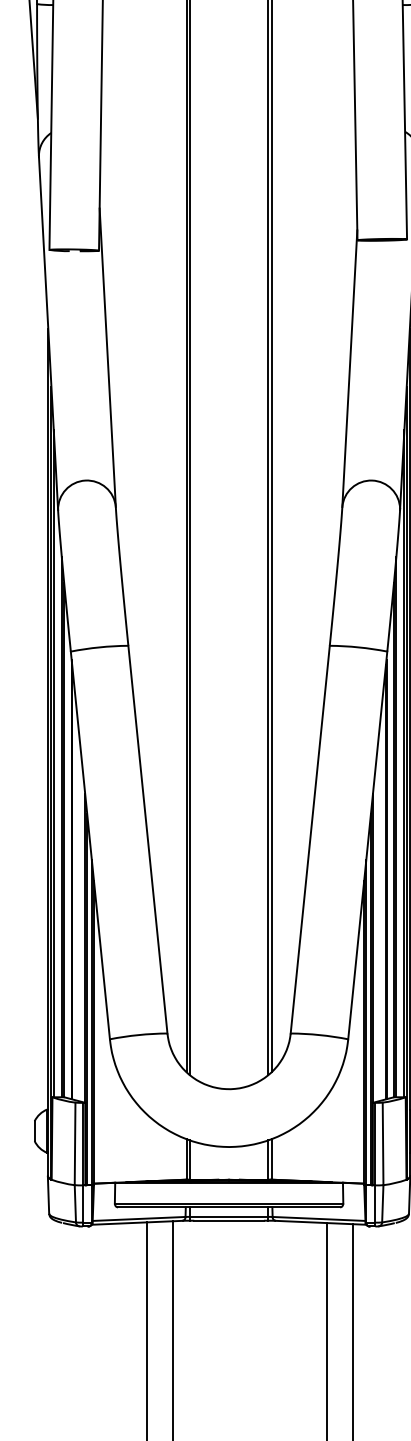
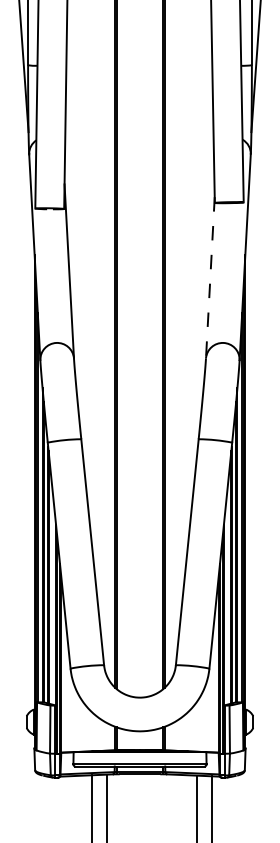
line: (350, 368) -> (210, 277), solid -> dashed

